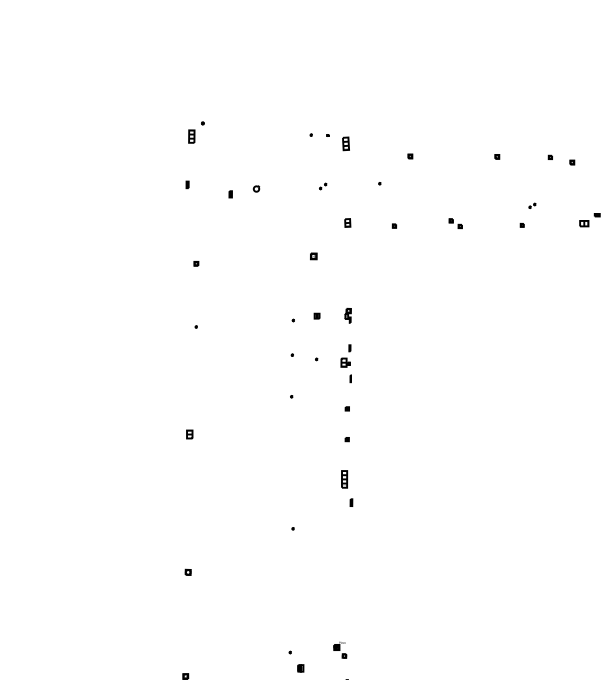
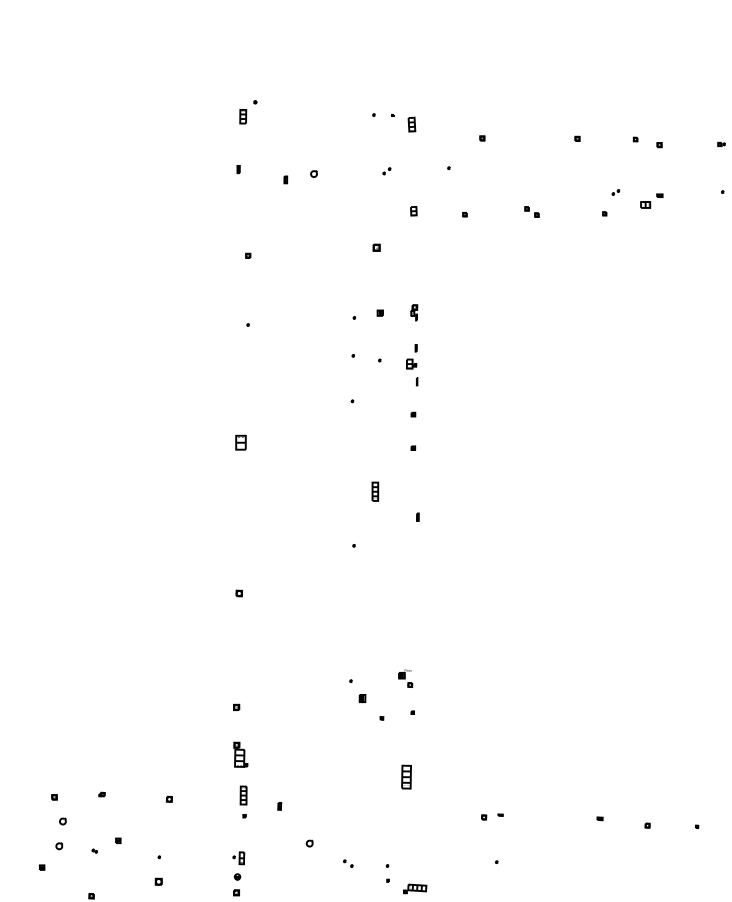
part: (589, 219) -> (651, 200), moved
part: (189, 434) -> (240, 442), size x1.6
part: (344, 479) -> (375, 491), moved

